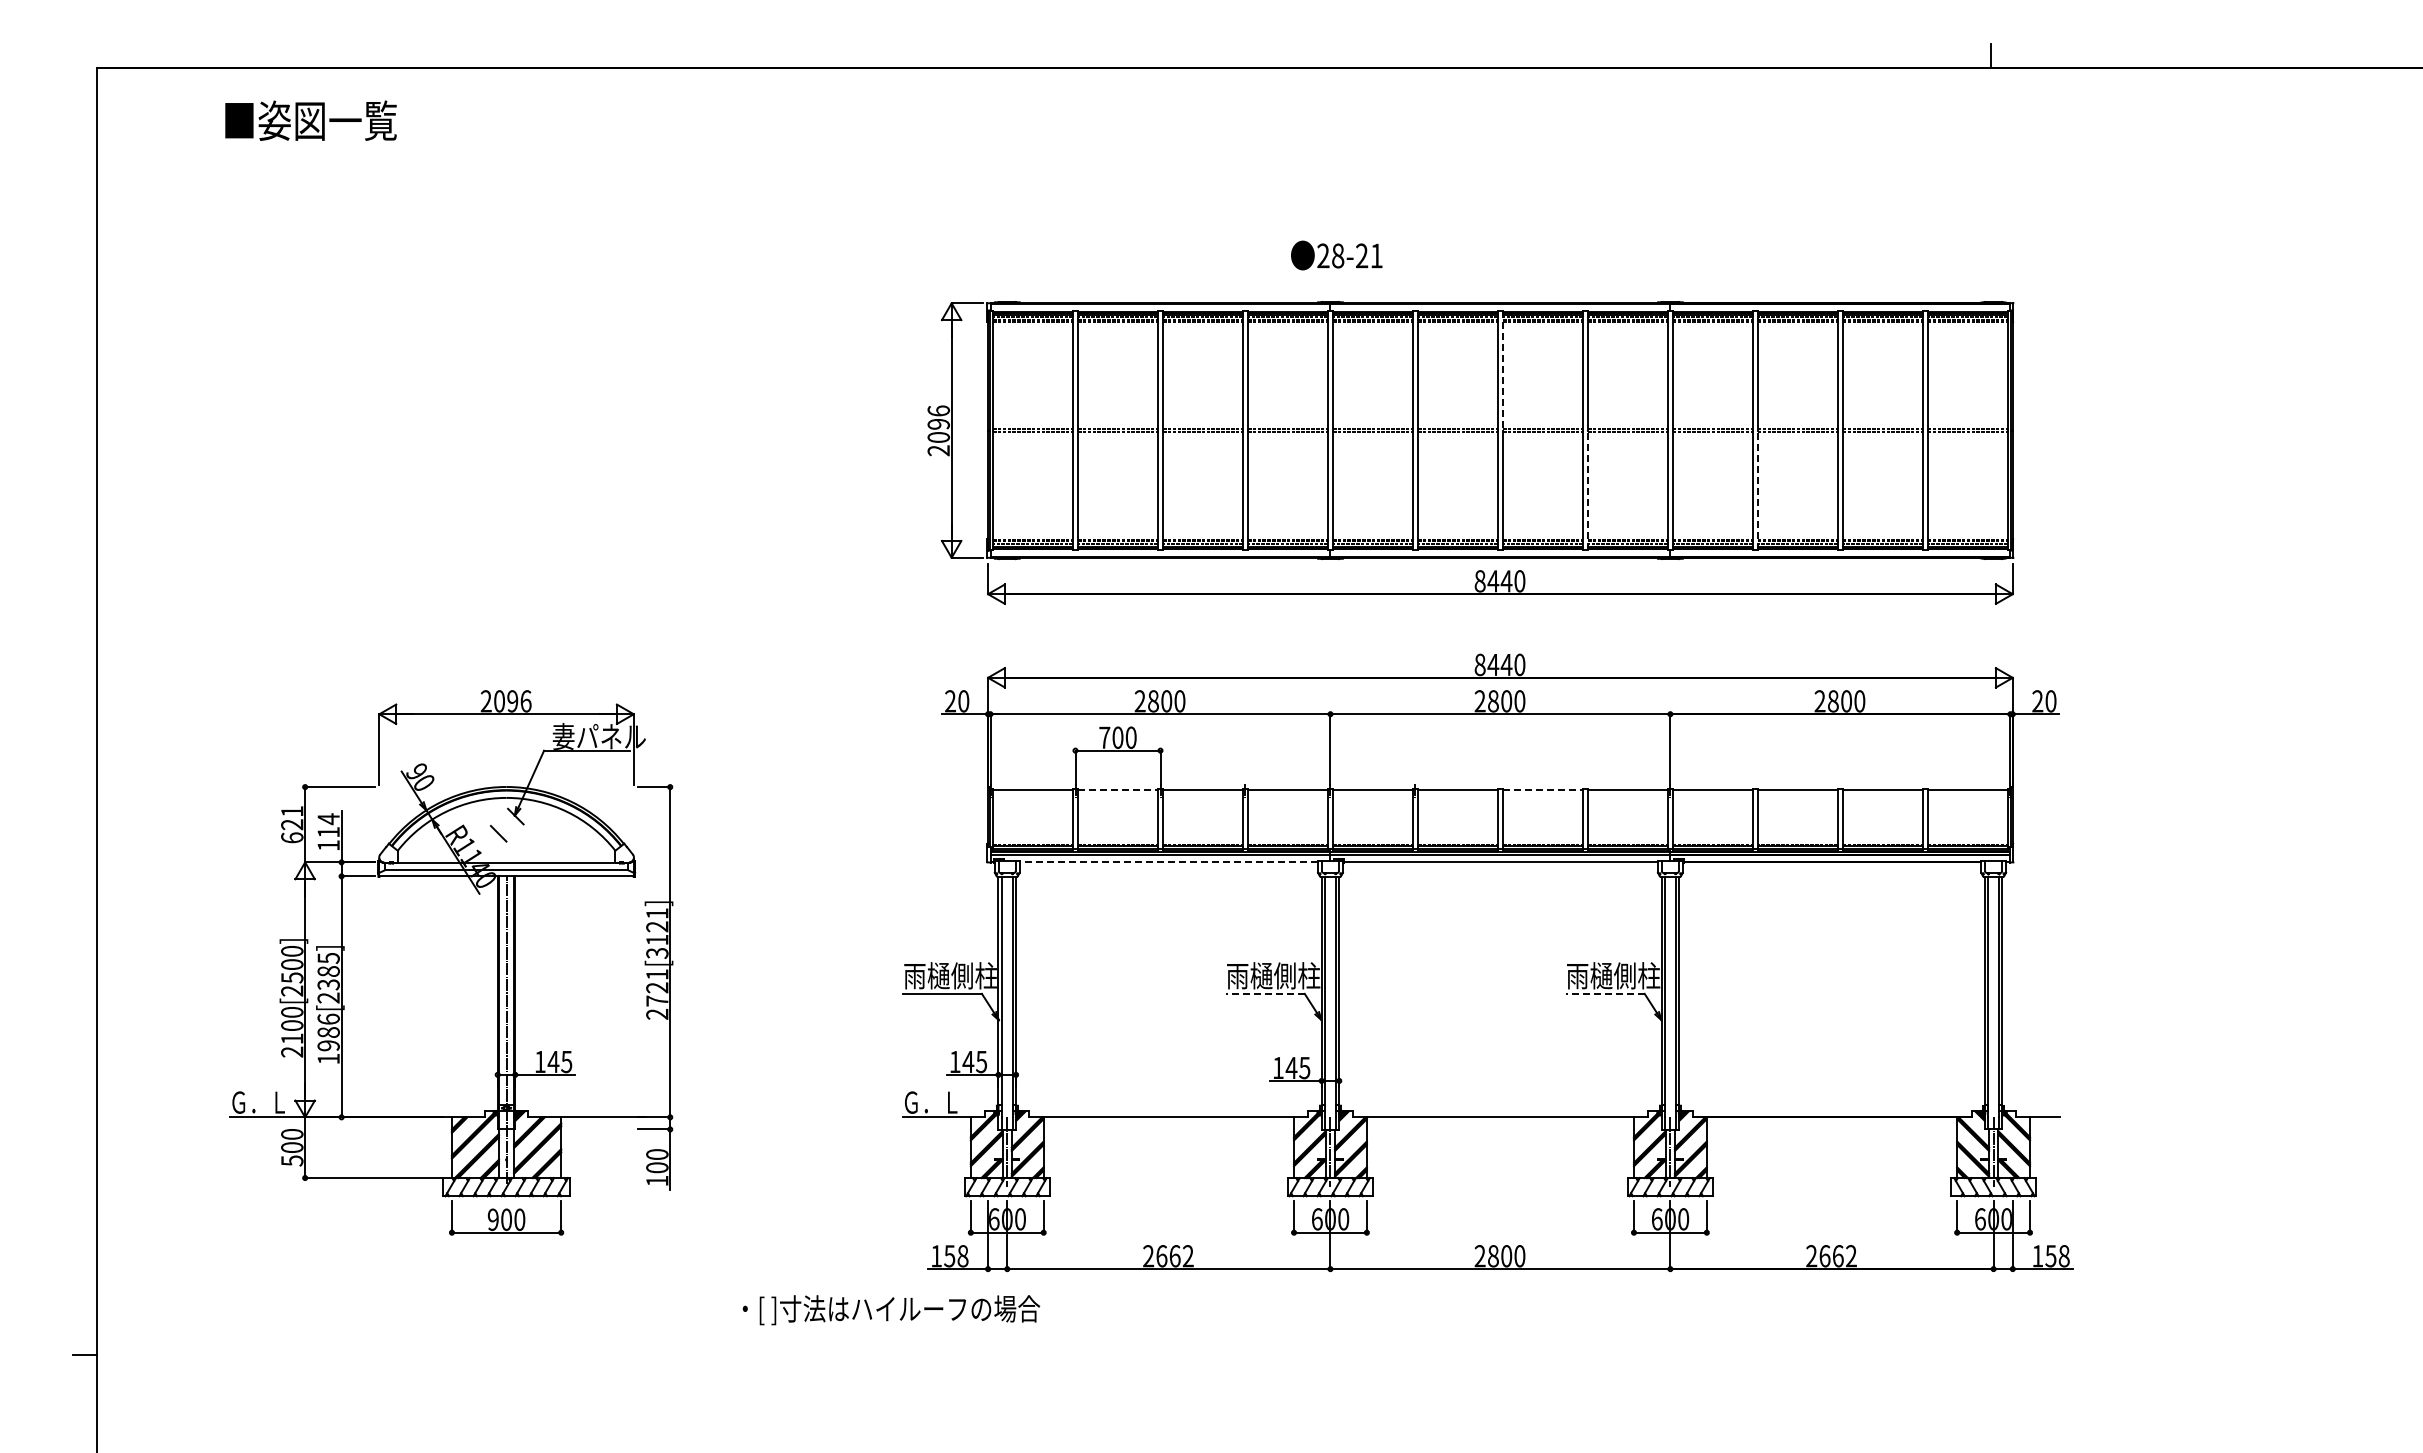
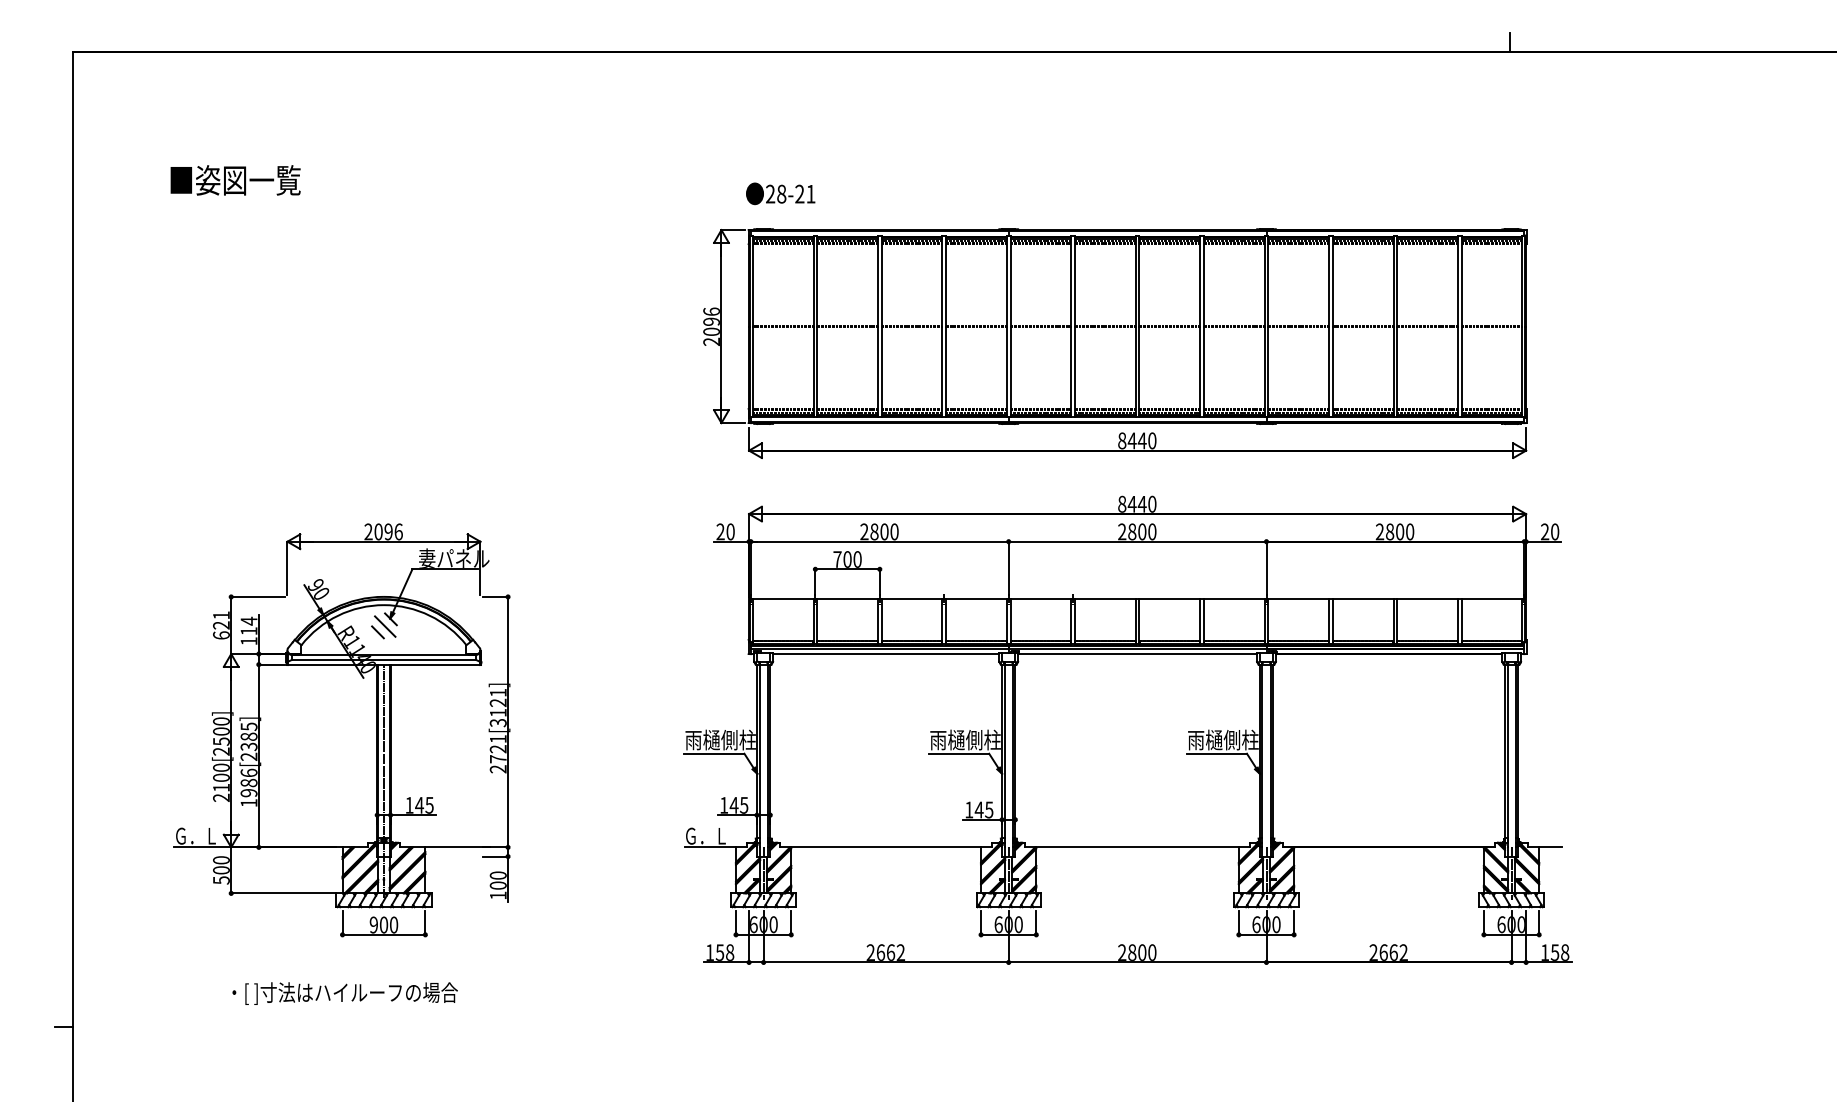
text: (310, 120) -> (235, 180), moved
text: (1336, 255) -> (780, 193), moved
line: (1502, 370) -> (1139, 281), dashed -> solid
line: (1587, 490) -> (1203, 372), dashed -> solid
line: (1757, 490) -> (1332, 372), dashed -> solid
line: (1118, 789) -> (847, 598), dashed -> solid
line: (1543, 789) -> (1170, 598), dashed -> solid
line: (507, 825) -> (384, 626), added
line: (1168, 862) -> (885, 654), dashed -> solid
line: (1265, 993) -> (959, 753), dashed -> solid
line: (1605, 993) -> (1217, 753), dashed -> solid
text: (891, 1310) -> (345, 993), moved

